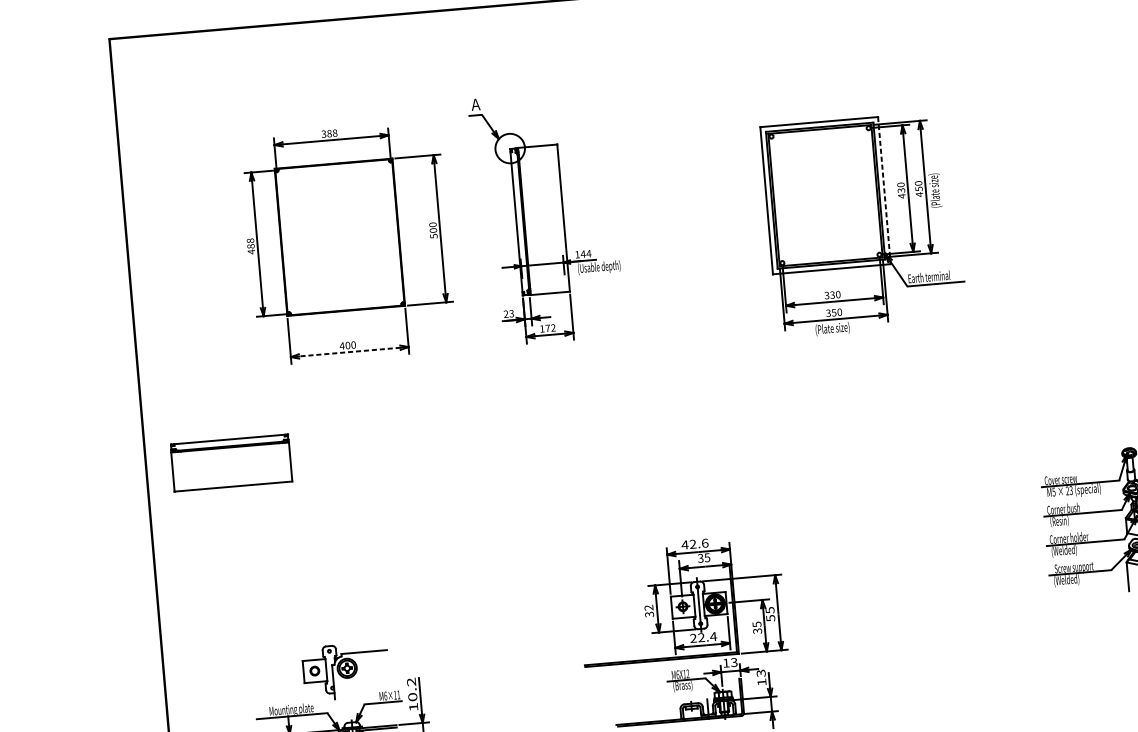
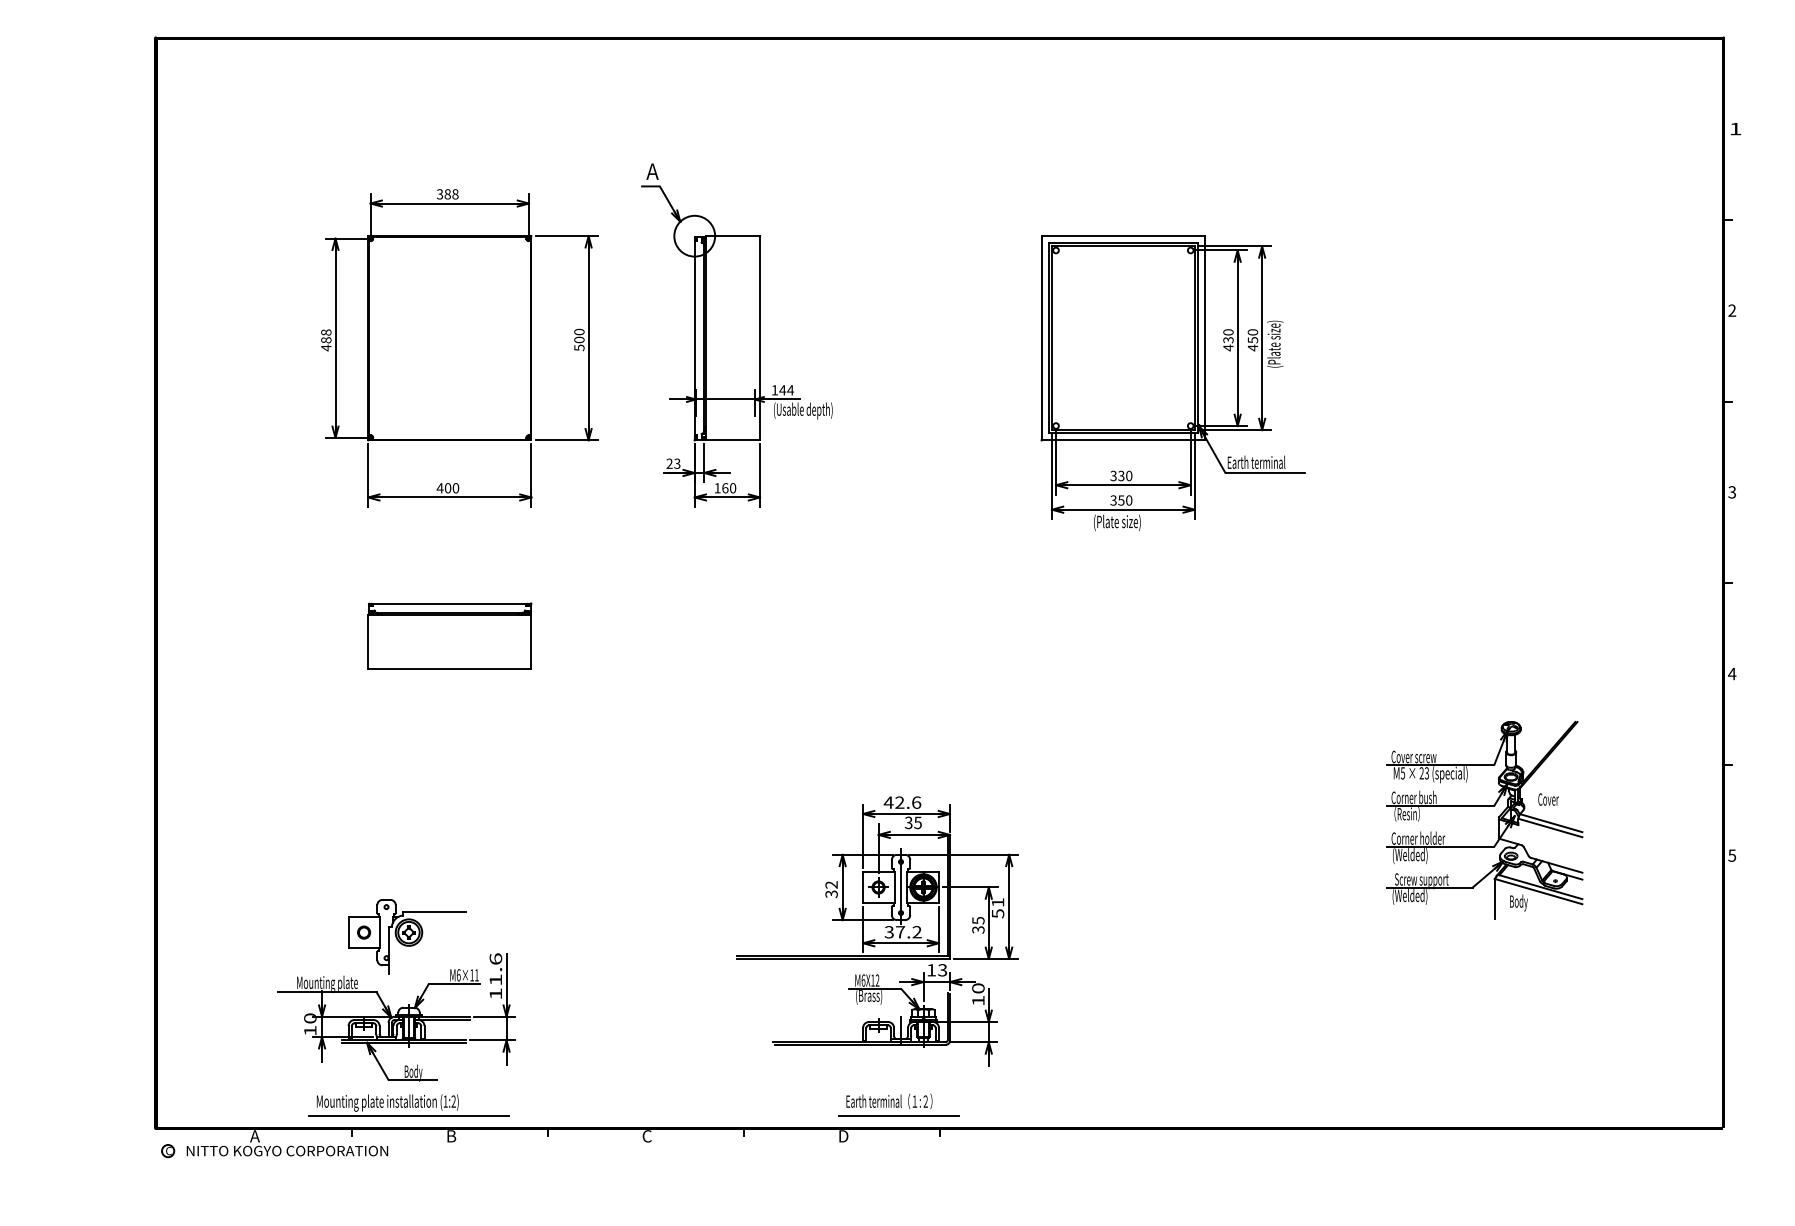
line: (884, 190) -> (1205, 338), dashed -> solid
text: (550, 328) -> (729, 488), 172 -> 160
line: (349, 352) -> (449, 497), dashed -> solid
part: (231, 462) -> (449, 635), moved
text: (770, 610) -> (998, 902), 55 -> 51
text: (703, 637) -> (903, 932), 22.4 -> 37.2
text: (761, 673) -> (978, 988), 13 -> 10
text: (411, 689) -> (495, 969), 10.2 -> 11.6

